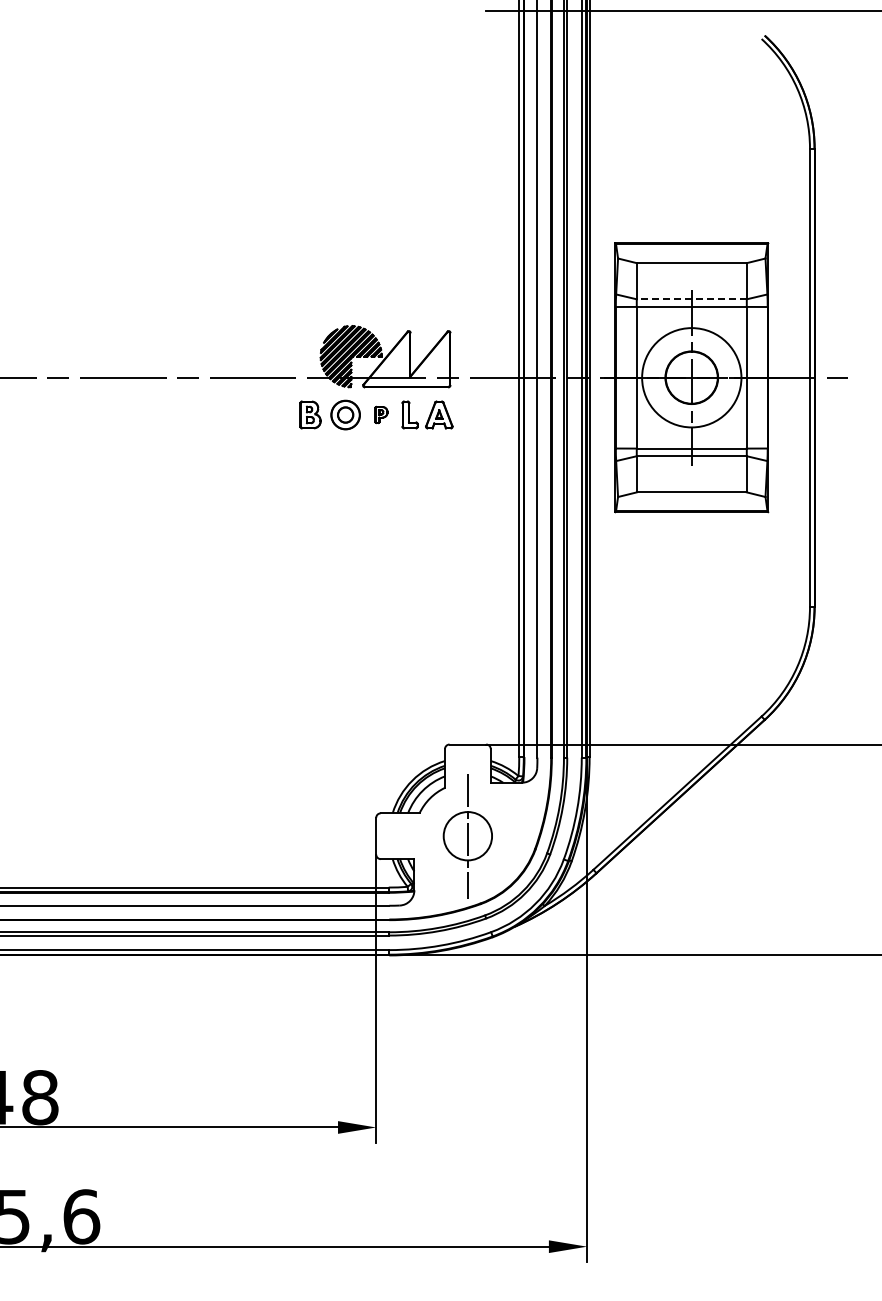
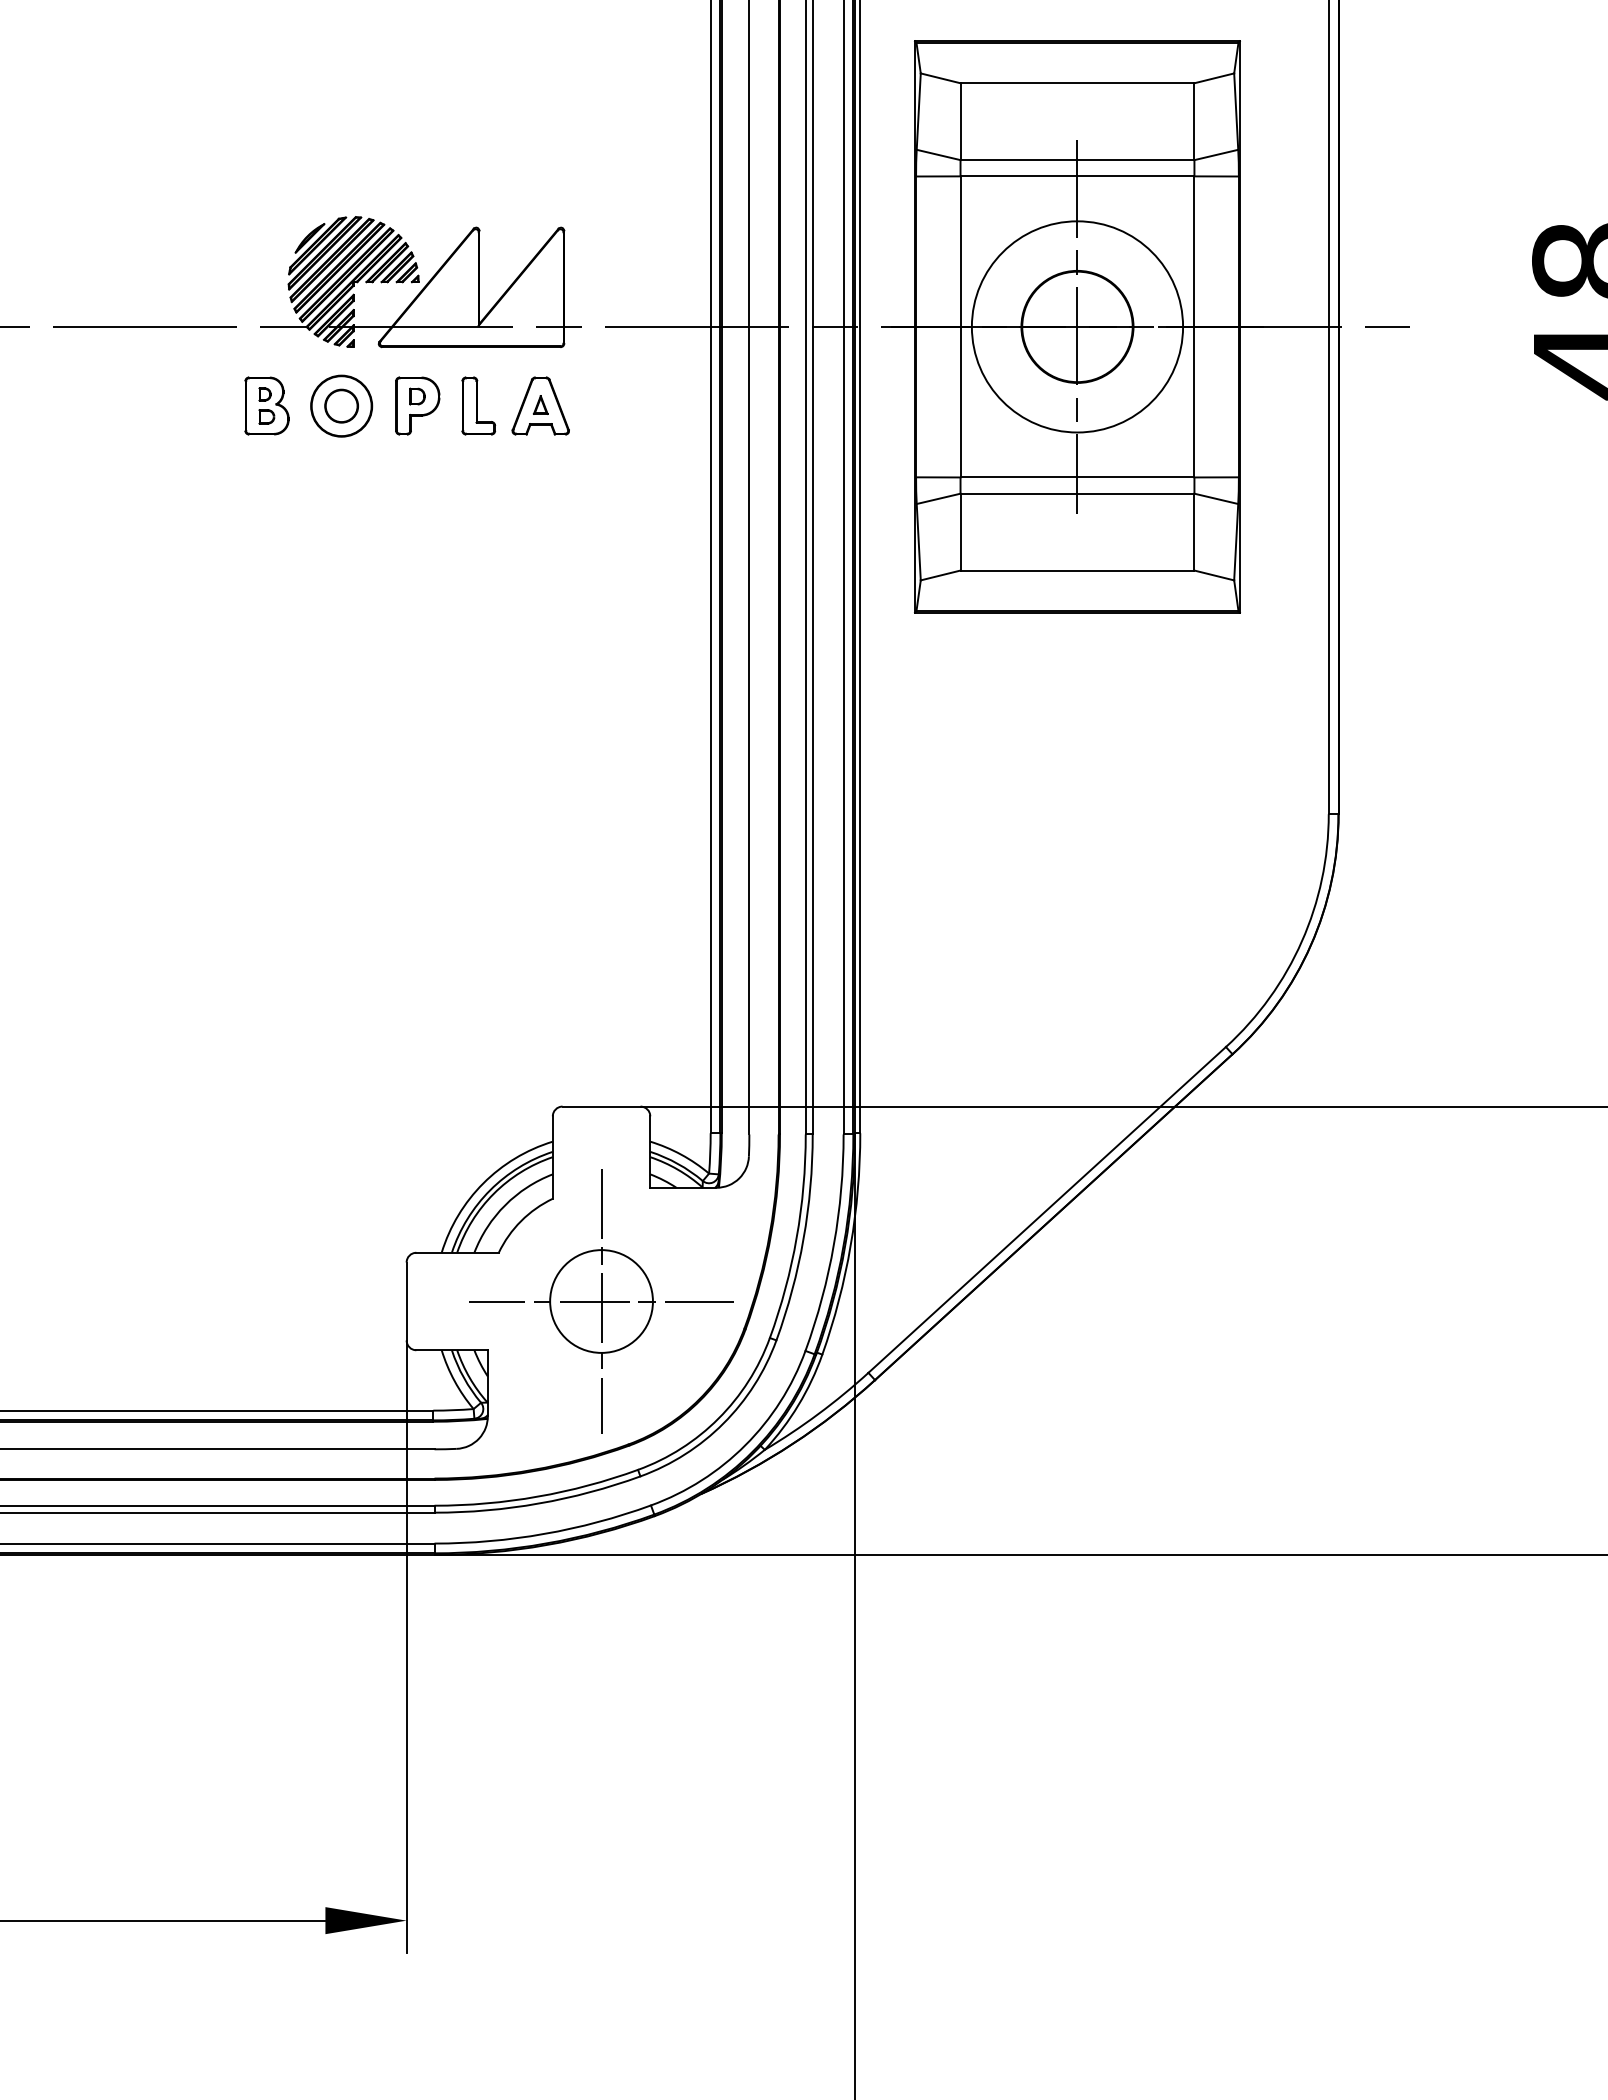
line: (691, 299) -> (1076, 160), dashed -> solid
part: (381, 414) -> (417, 404), size x1.67
line: (467, 836) -> (600, 1302), added

